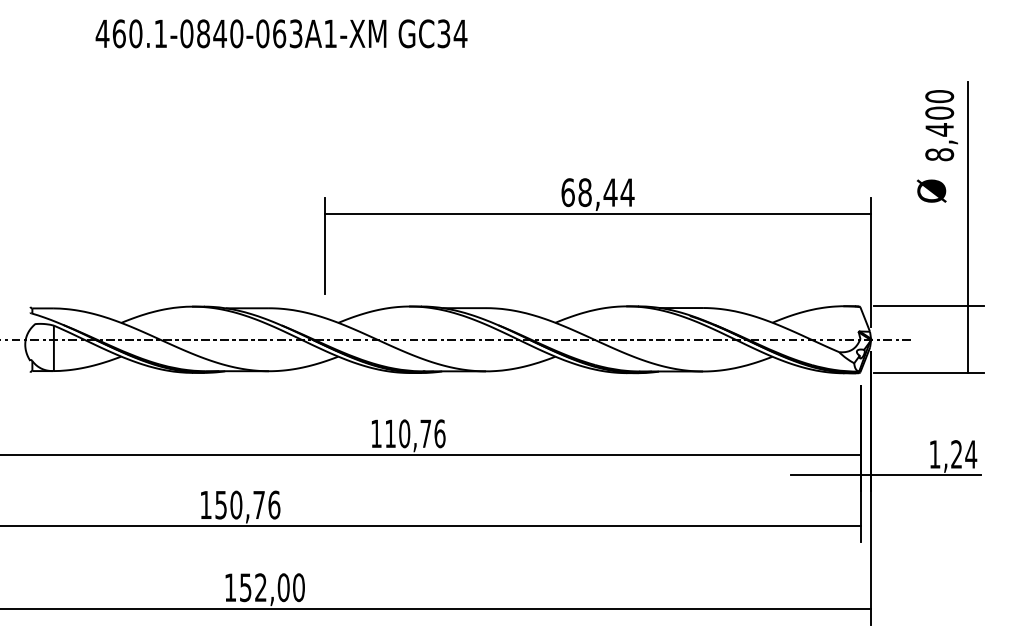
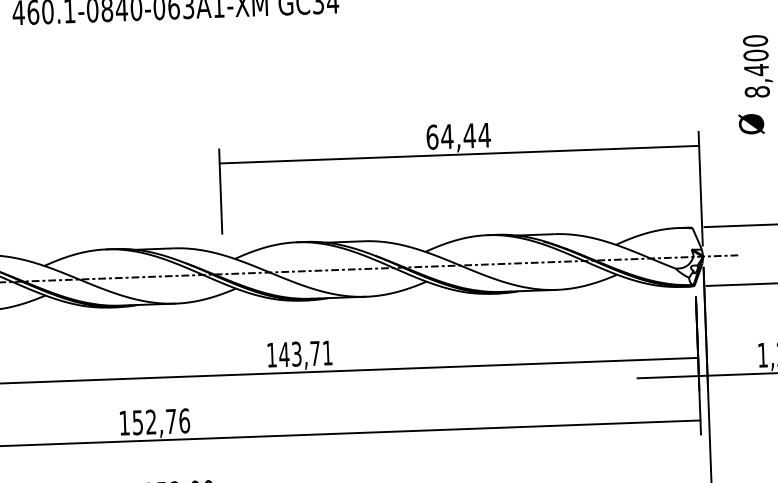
text: (585, 192) -> (447, 136), 68,44 -> 64,44
text: (414, 433) -> (305, 353), 110,76 -> 143,71
text: (236, 504) -> (151, 421), 150,76 -> 152,76

